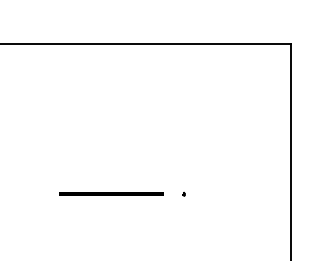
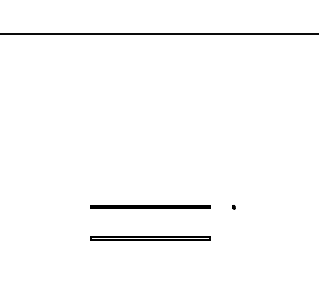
line: (111, 220) -> (150, 237), added

